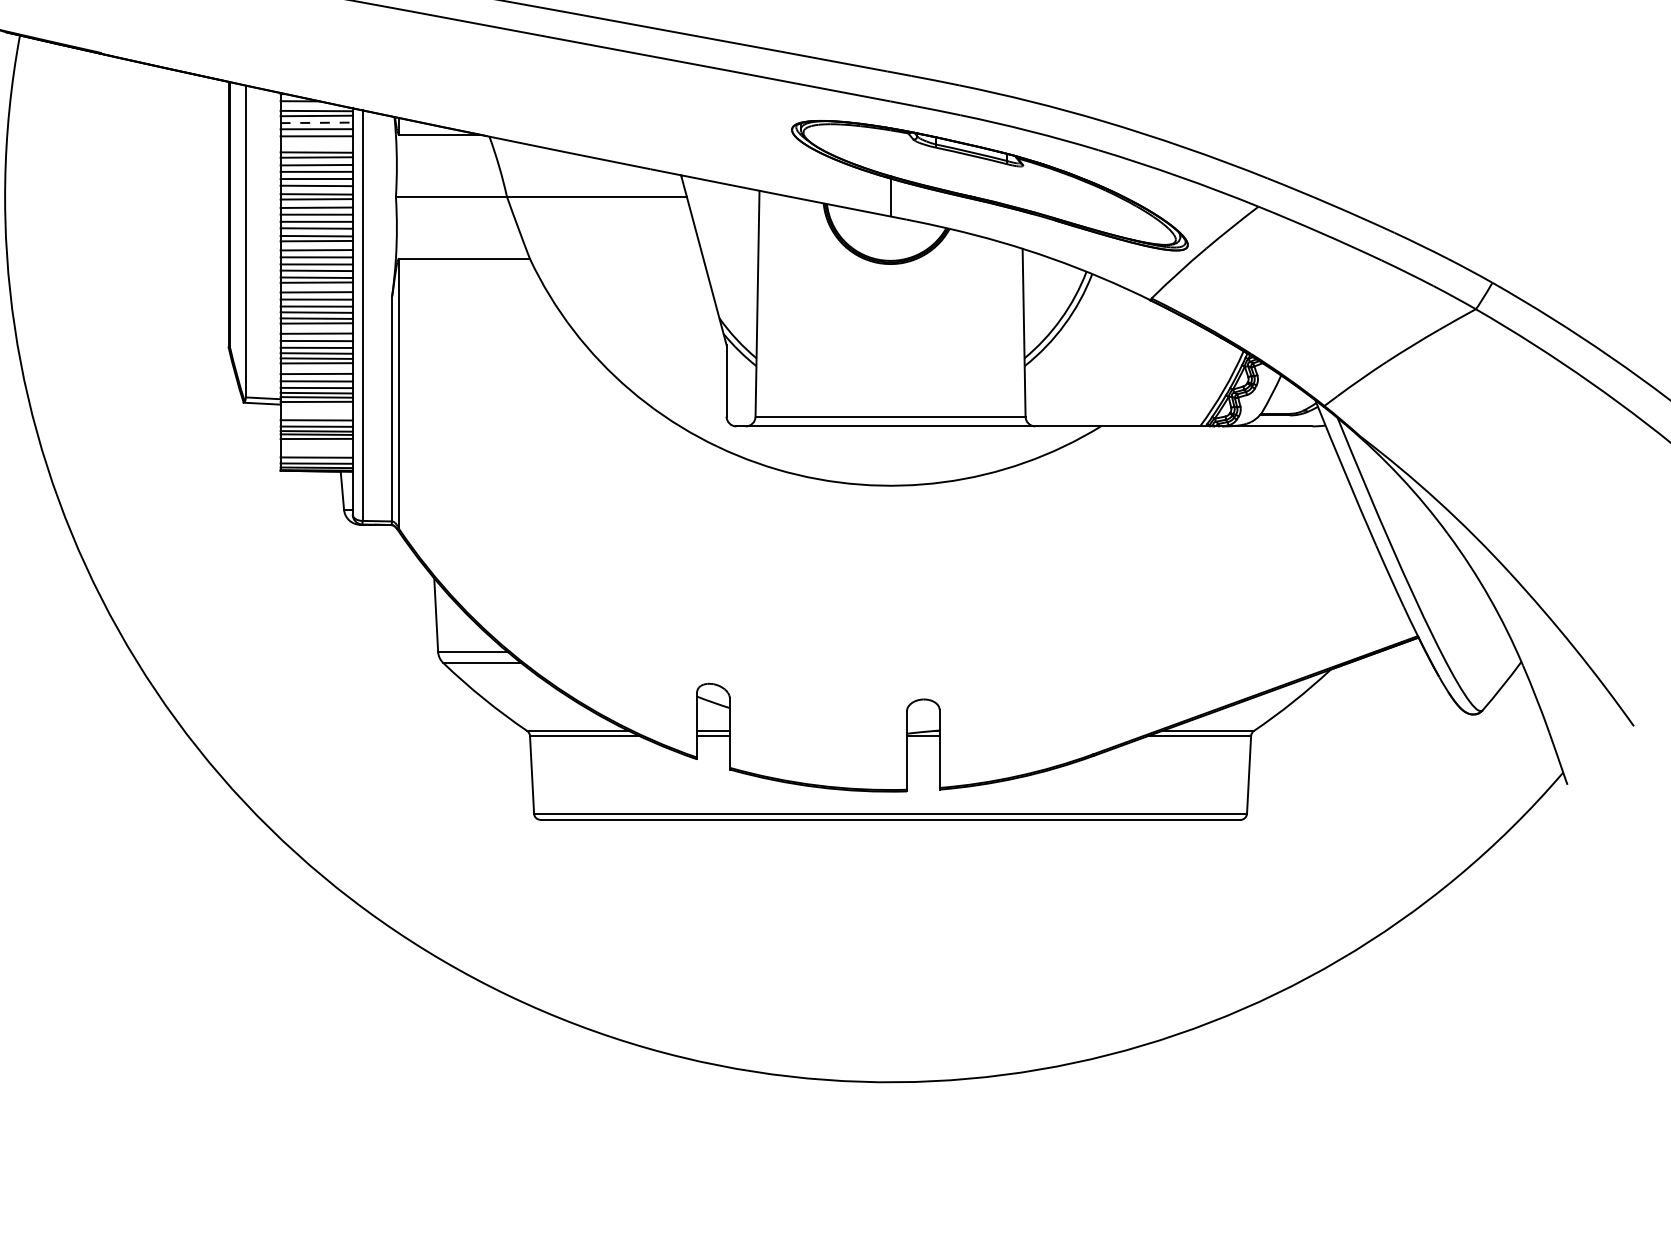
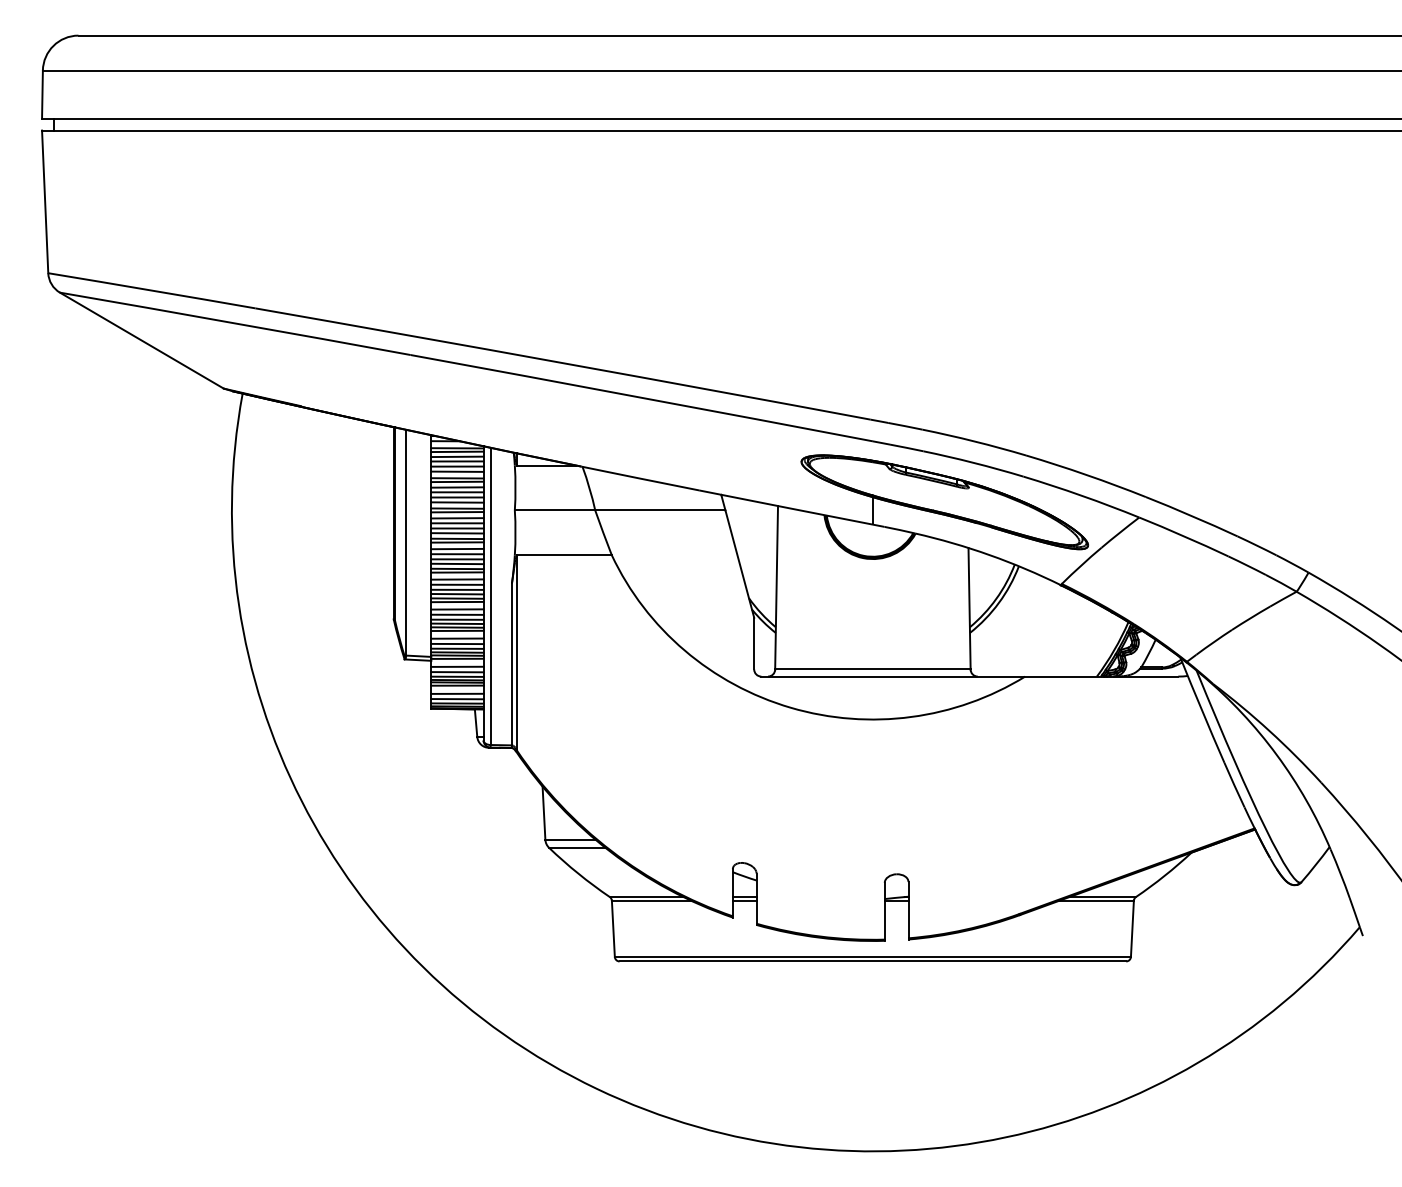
line: (316, 122) -> (457, 456), dashed -> solid
line: (316, 143) -> (457, 471), added
line: (316, 412) -> (457, 666), added
line: (316, 449) -> (457, 693), added

